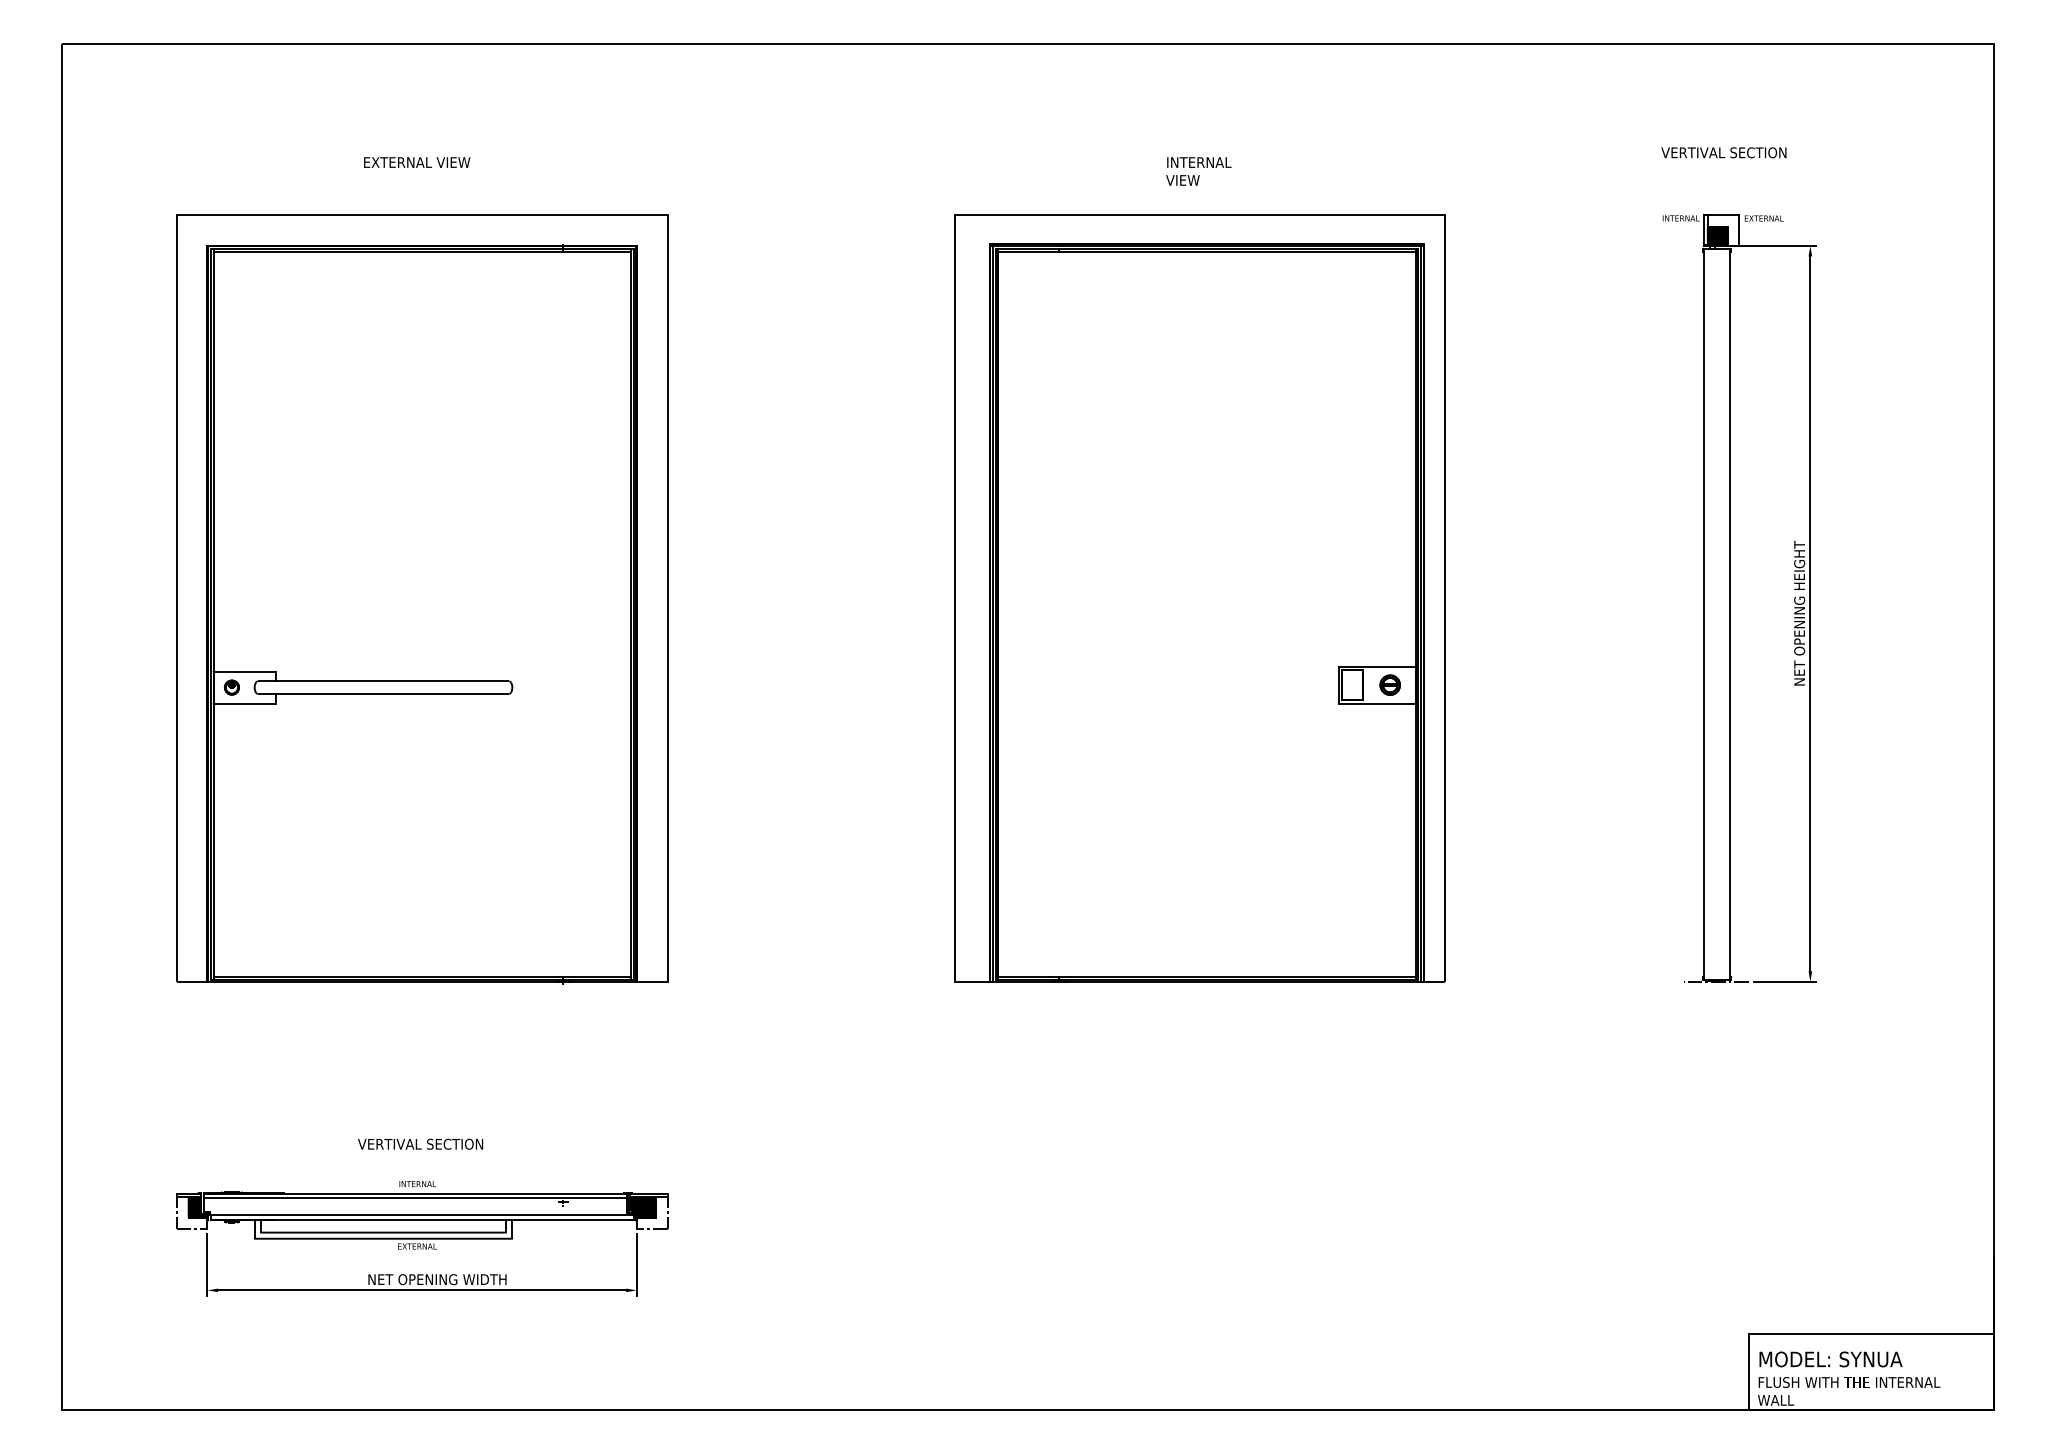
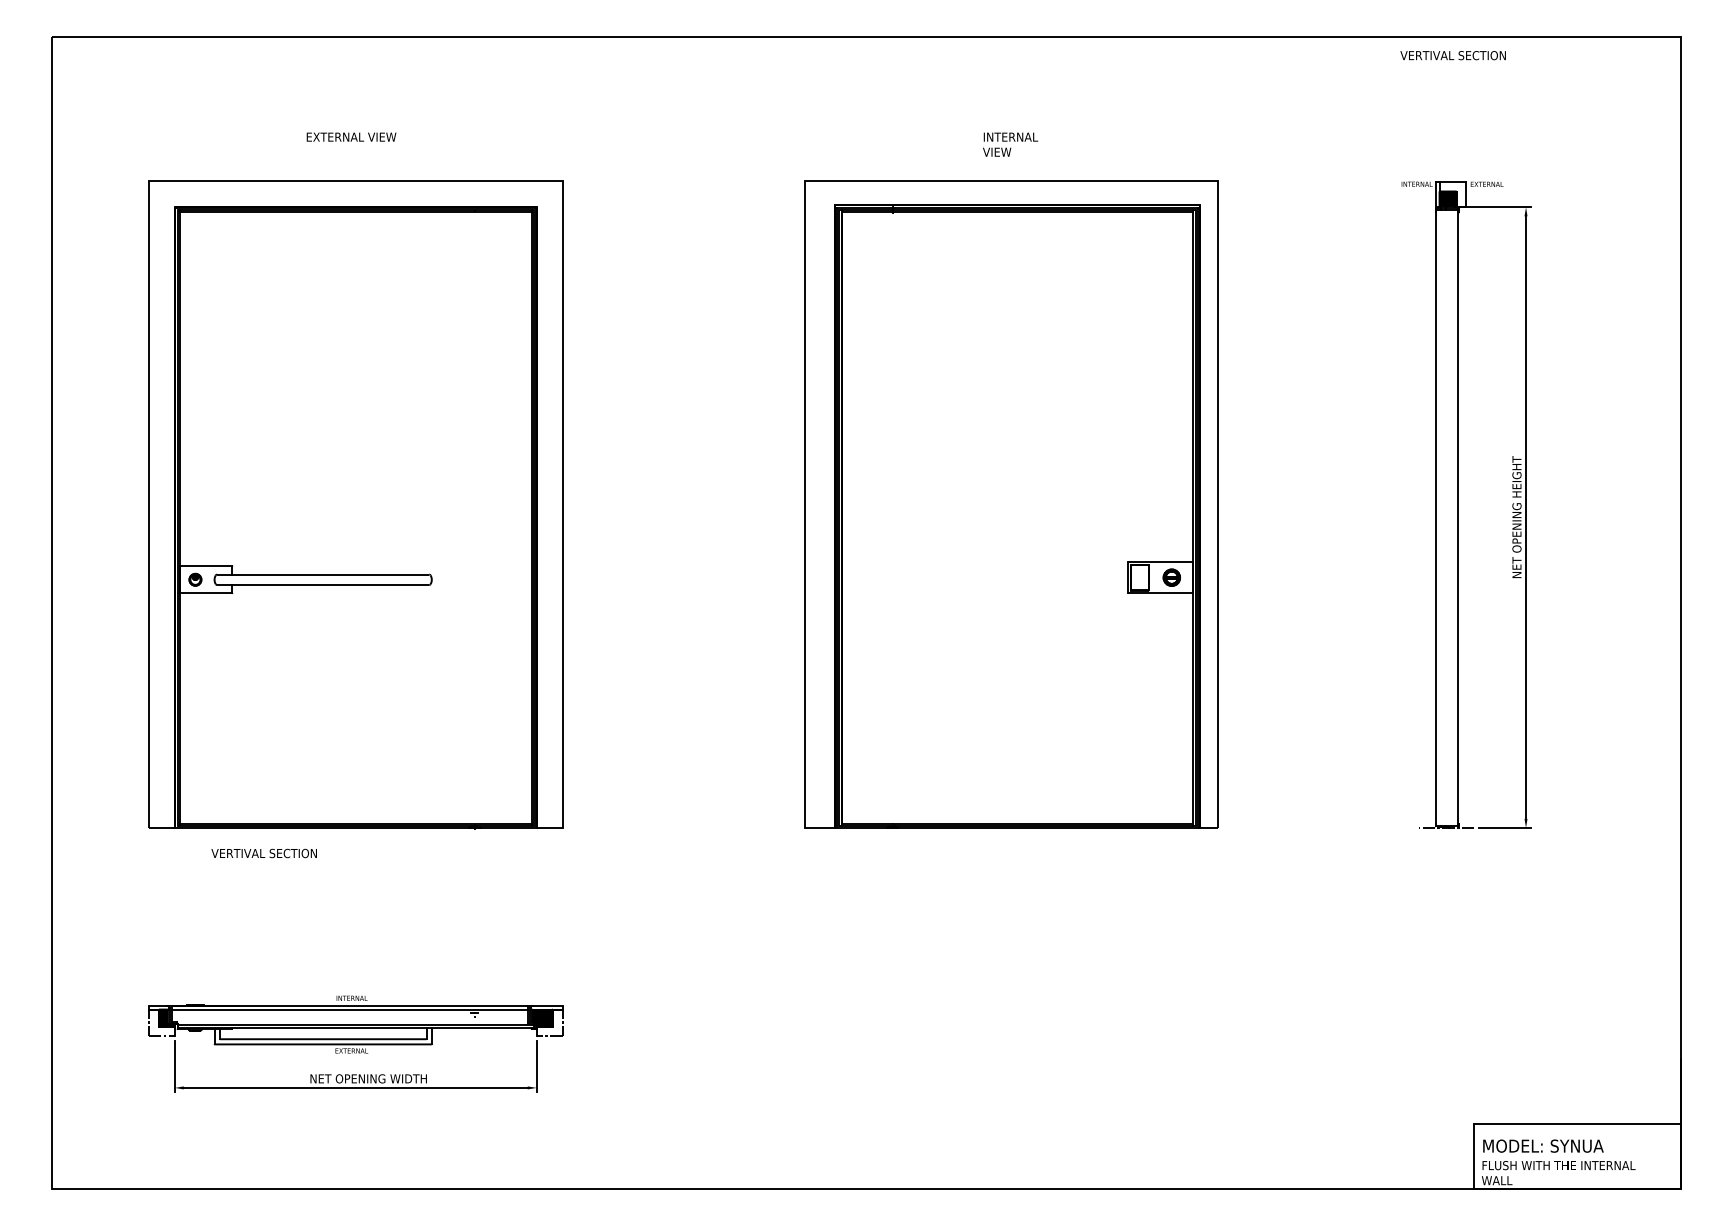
text: (1723, 152) -> (1452, 55), moved
text: (420, 1143) -> (264, 852), moved

